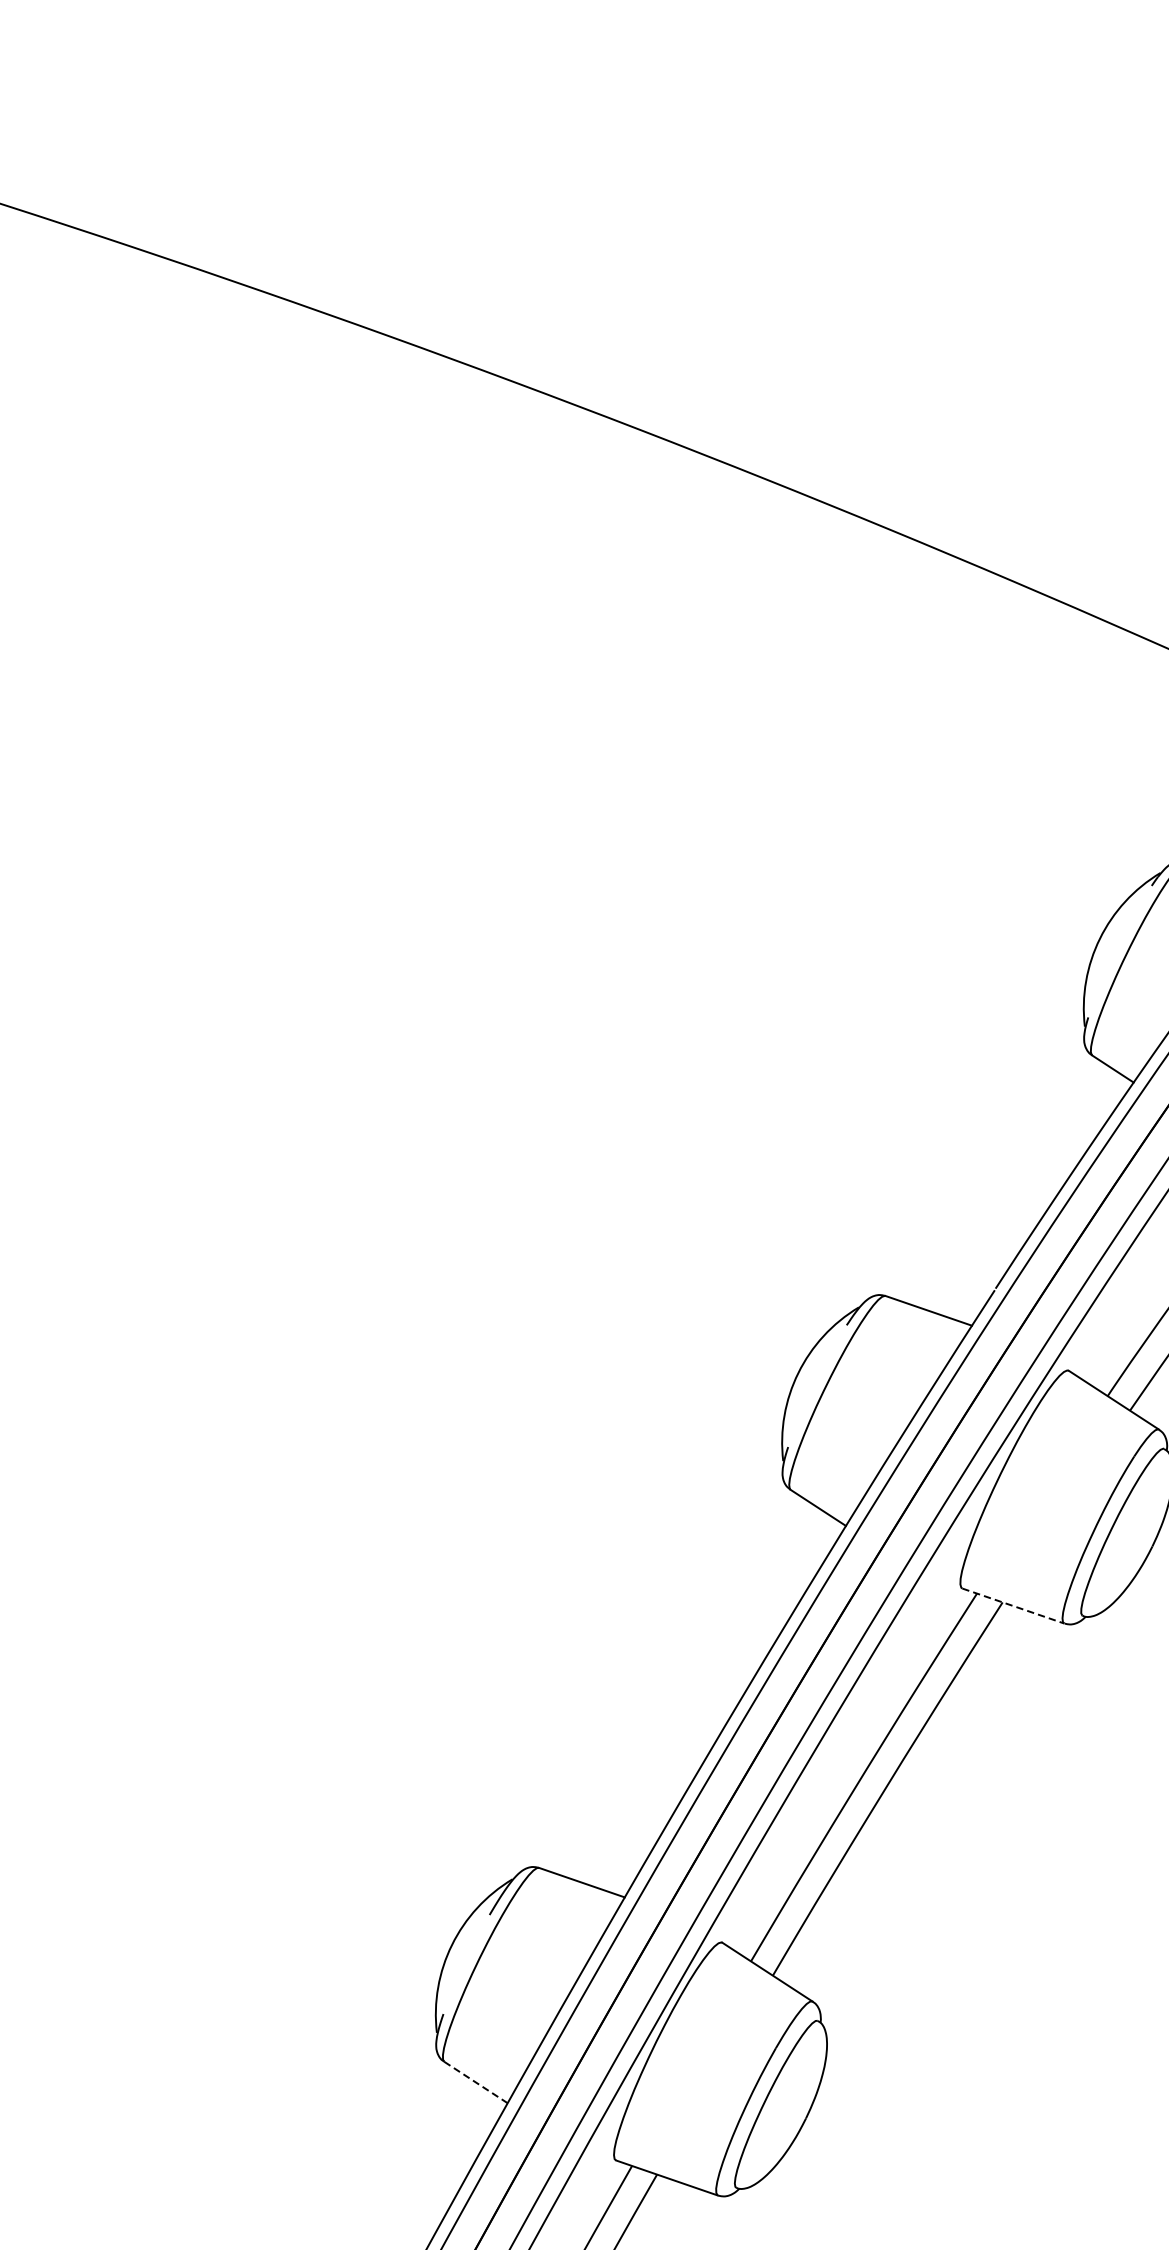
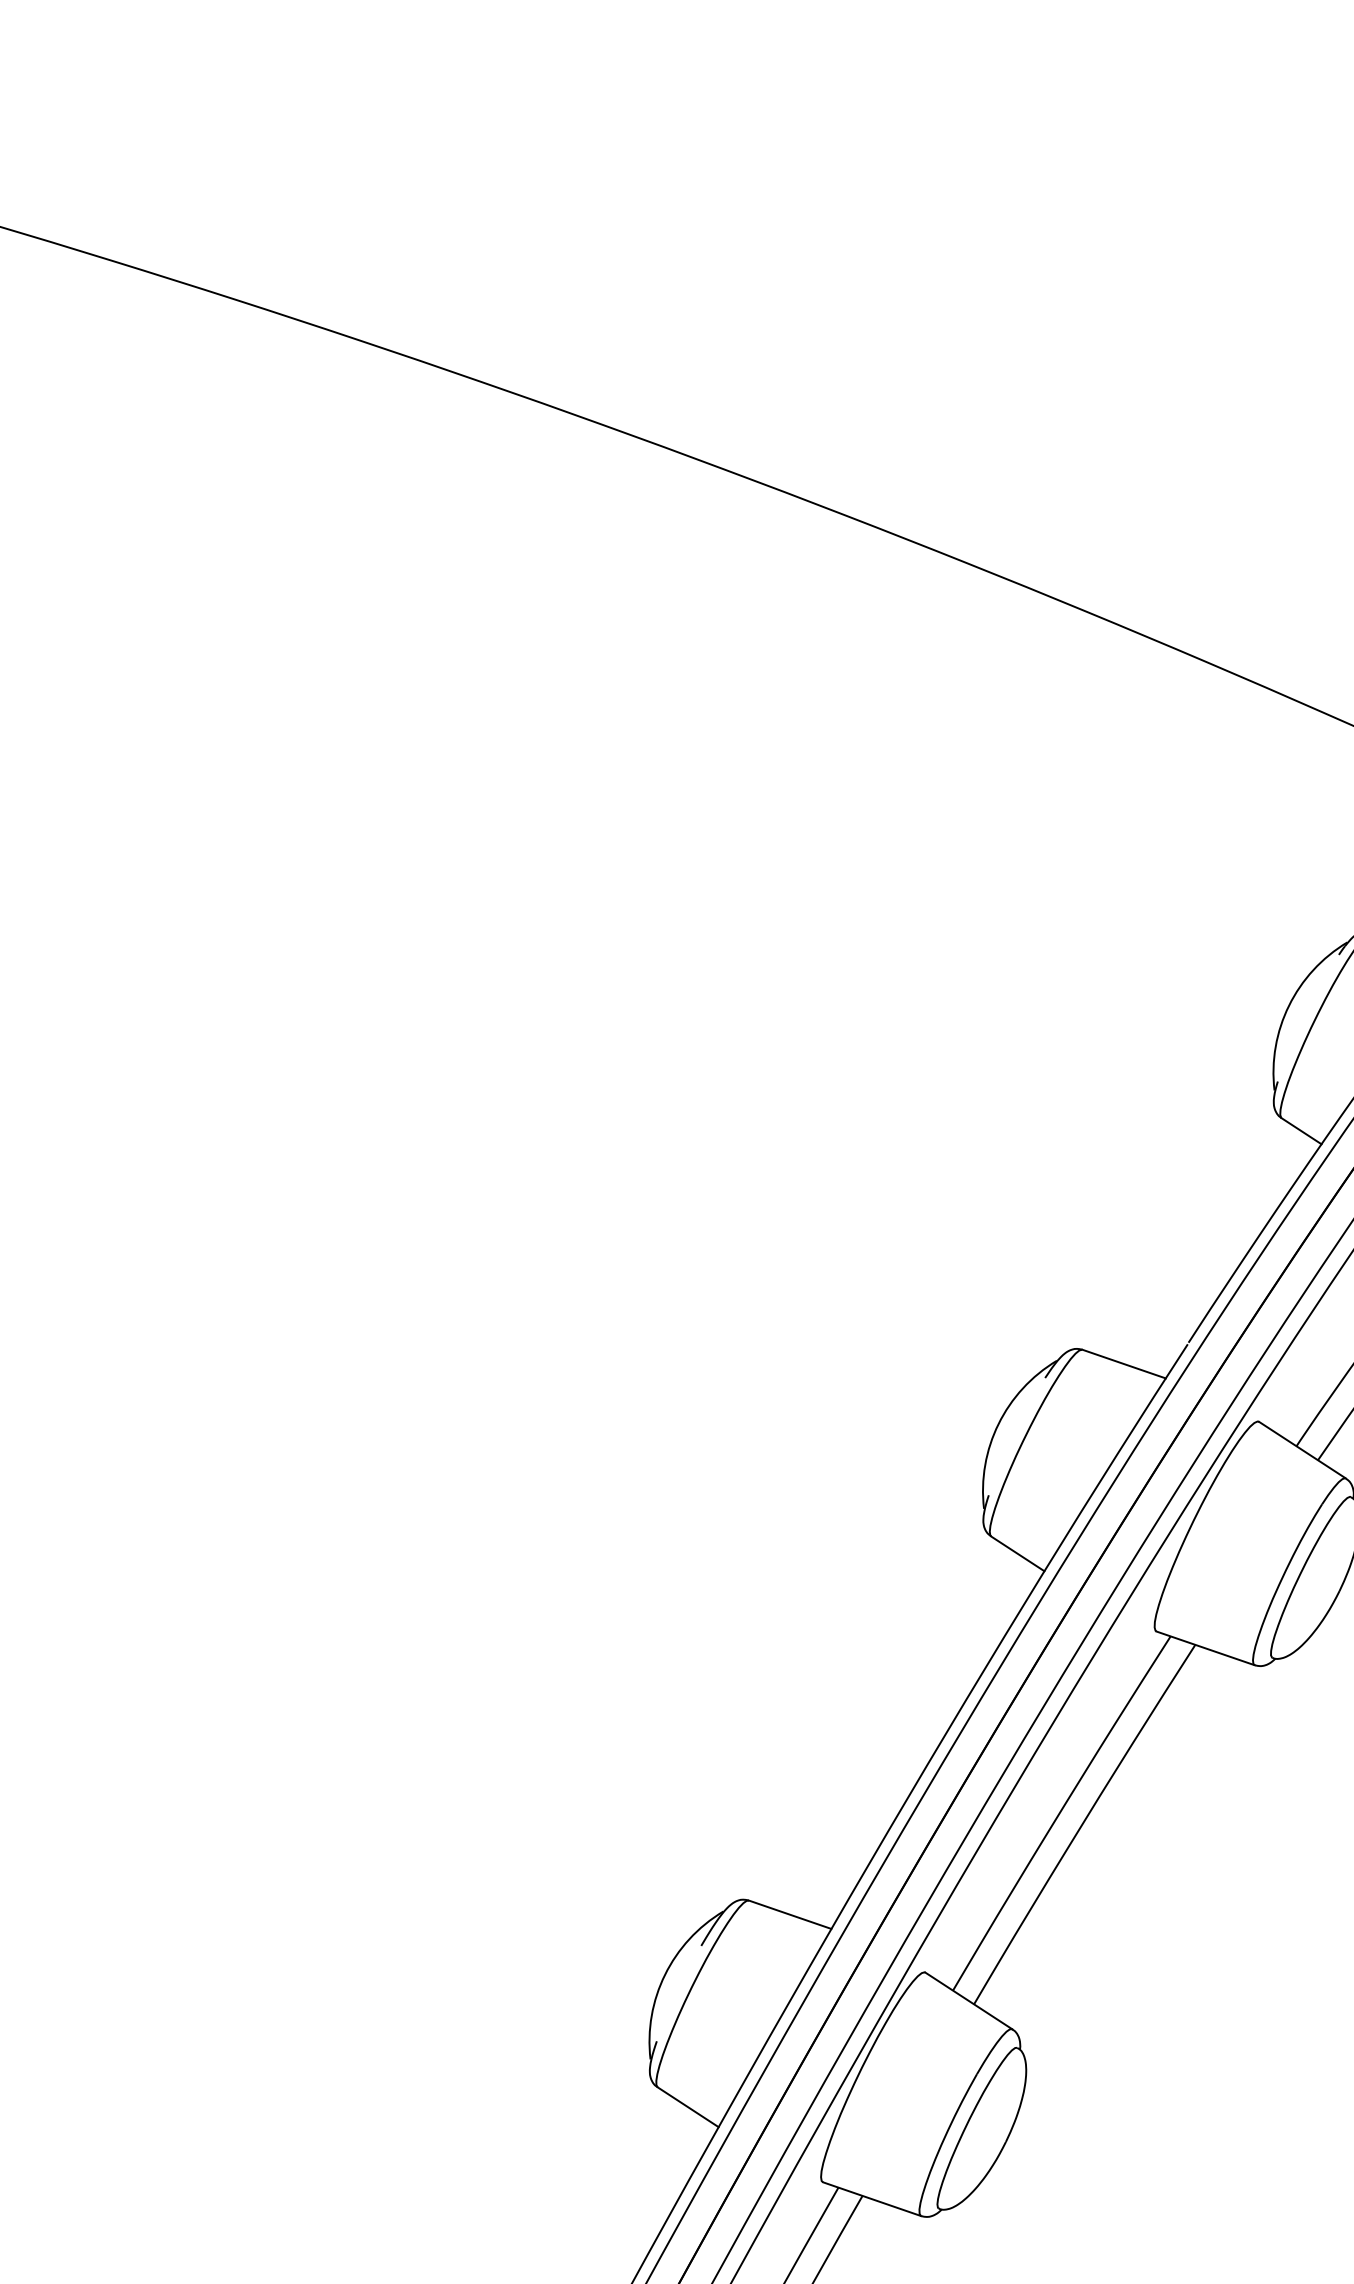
line: (1013, 1606) -> (1205, 1648), dashed -> solid
line: (476, 2082) -> (688, 2107), dashed -> solid

